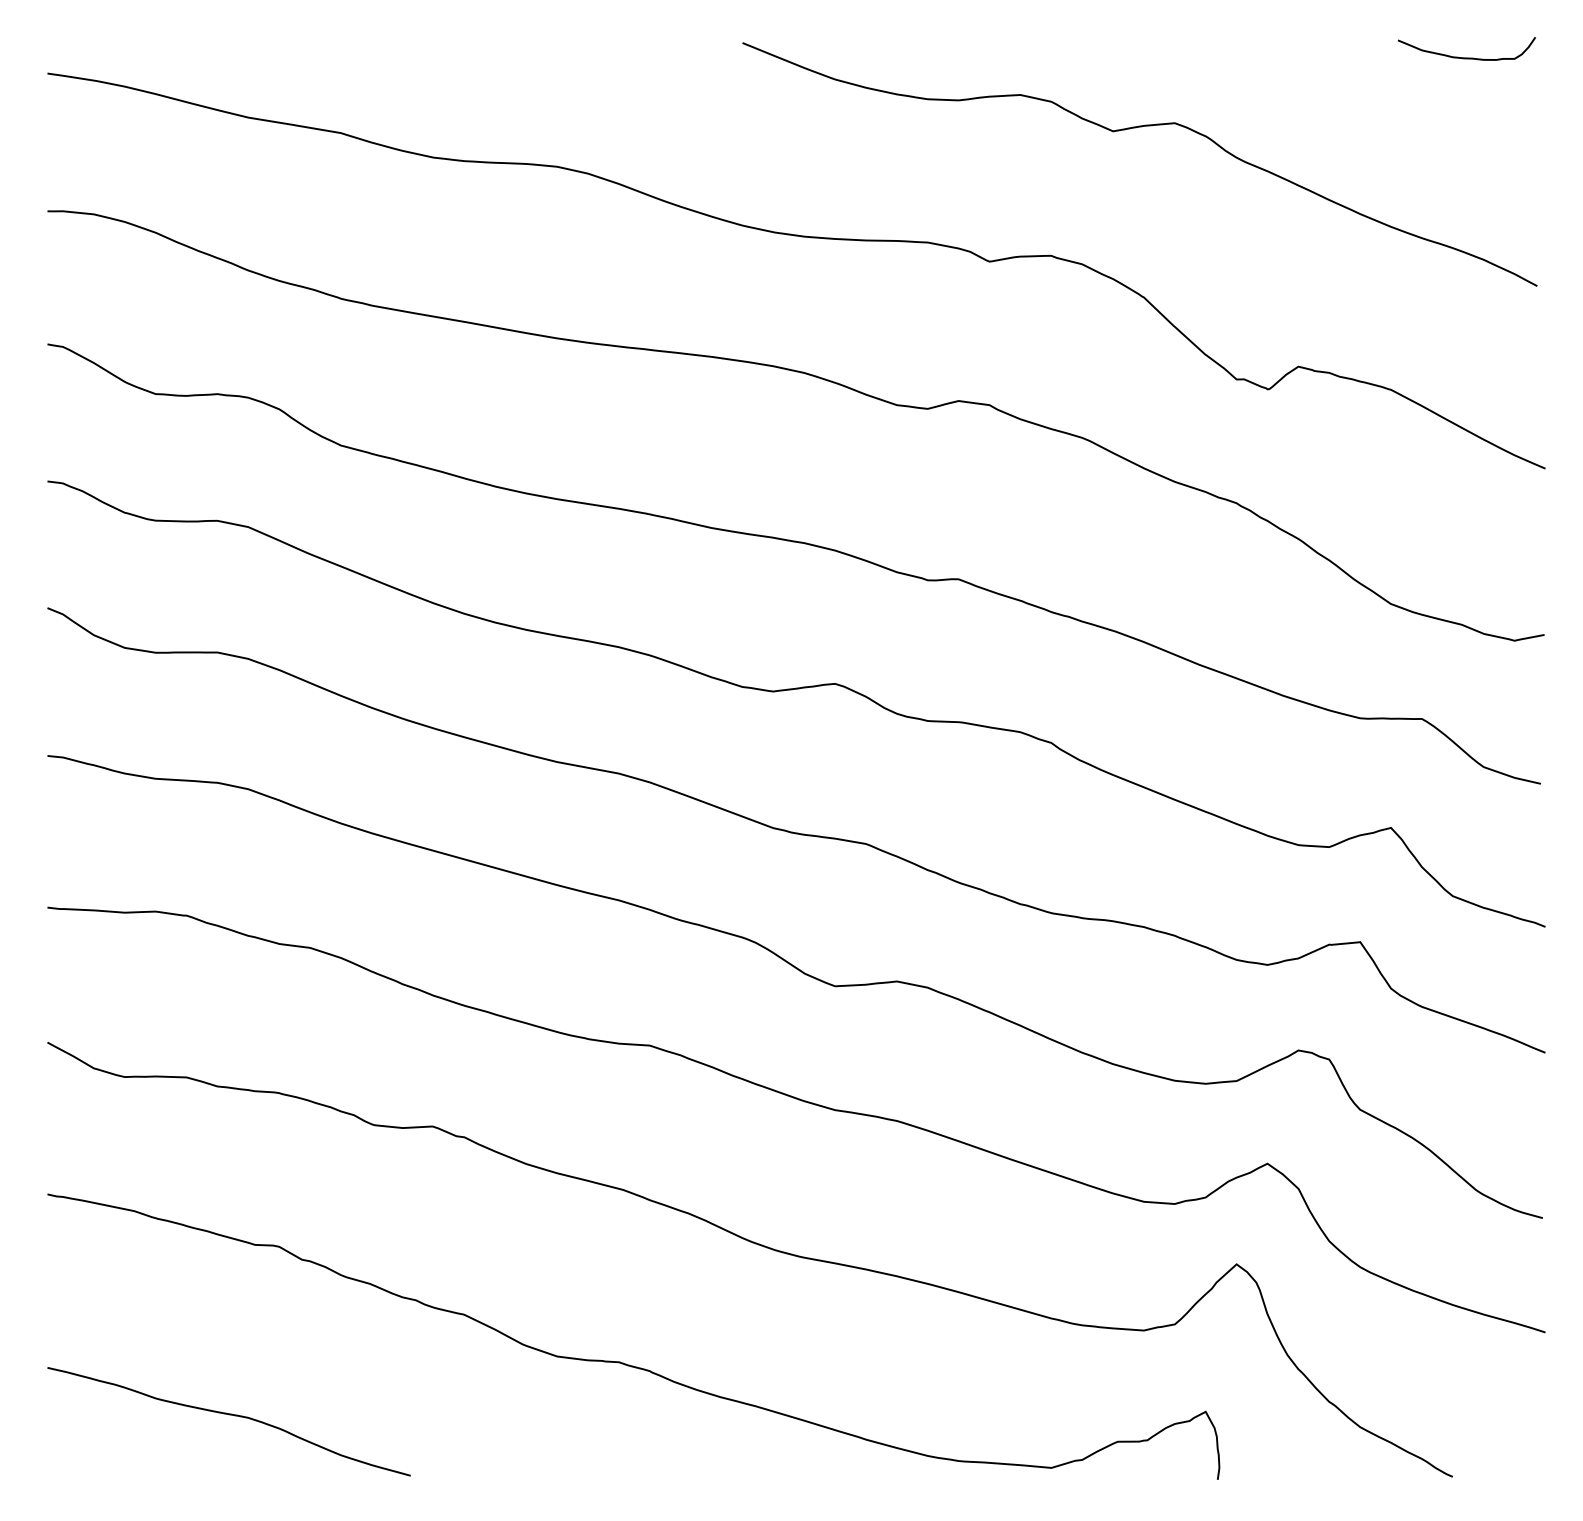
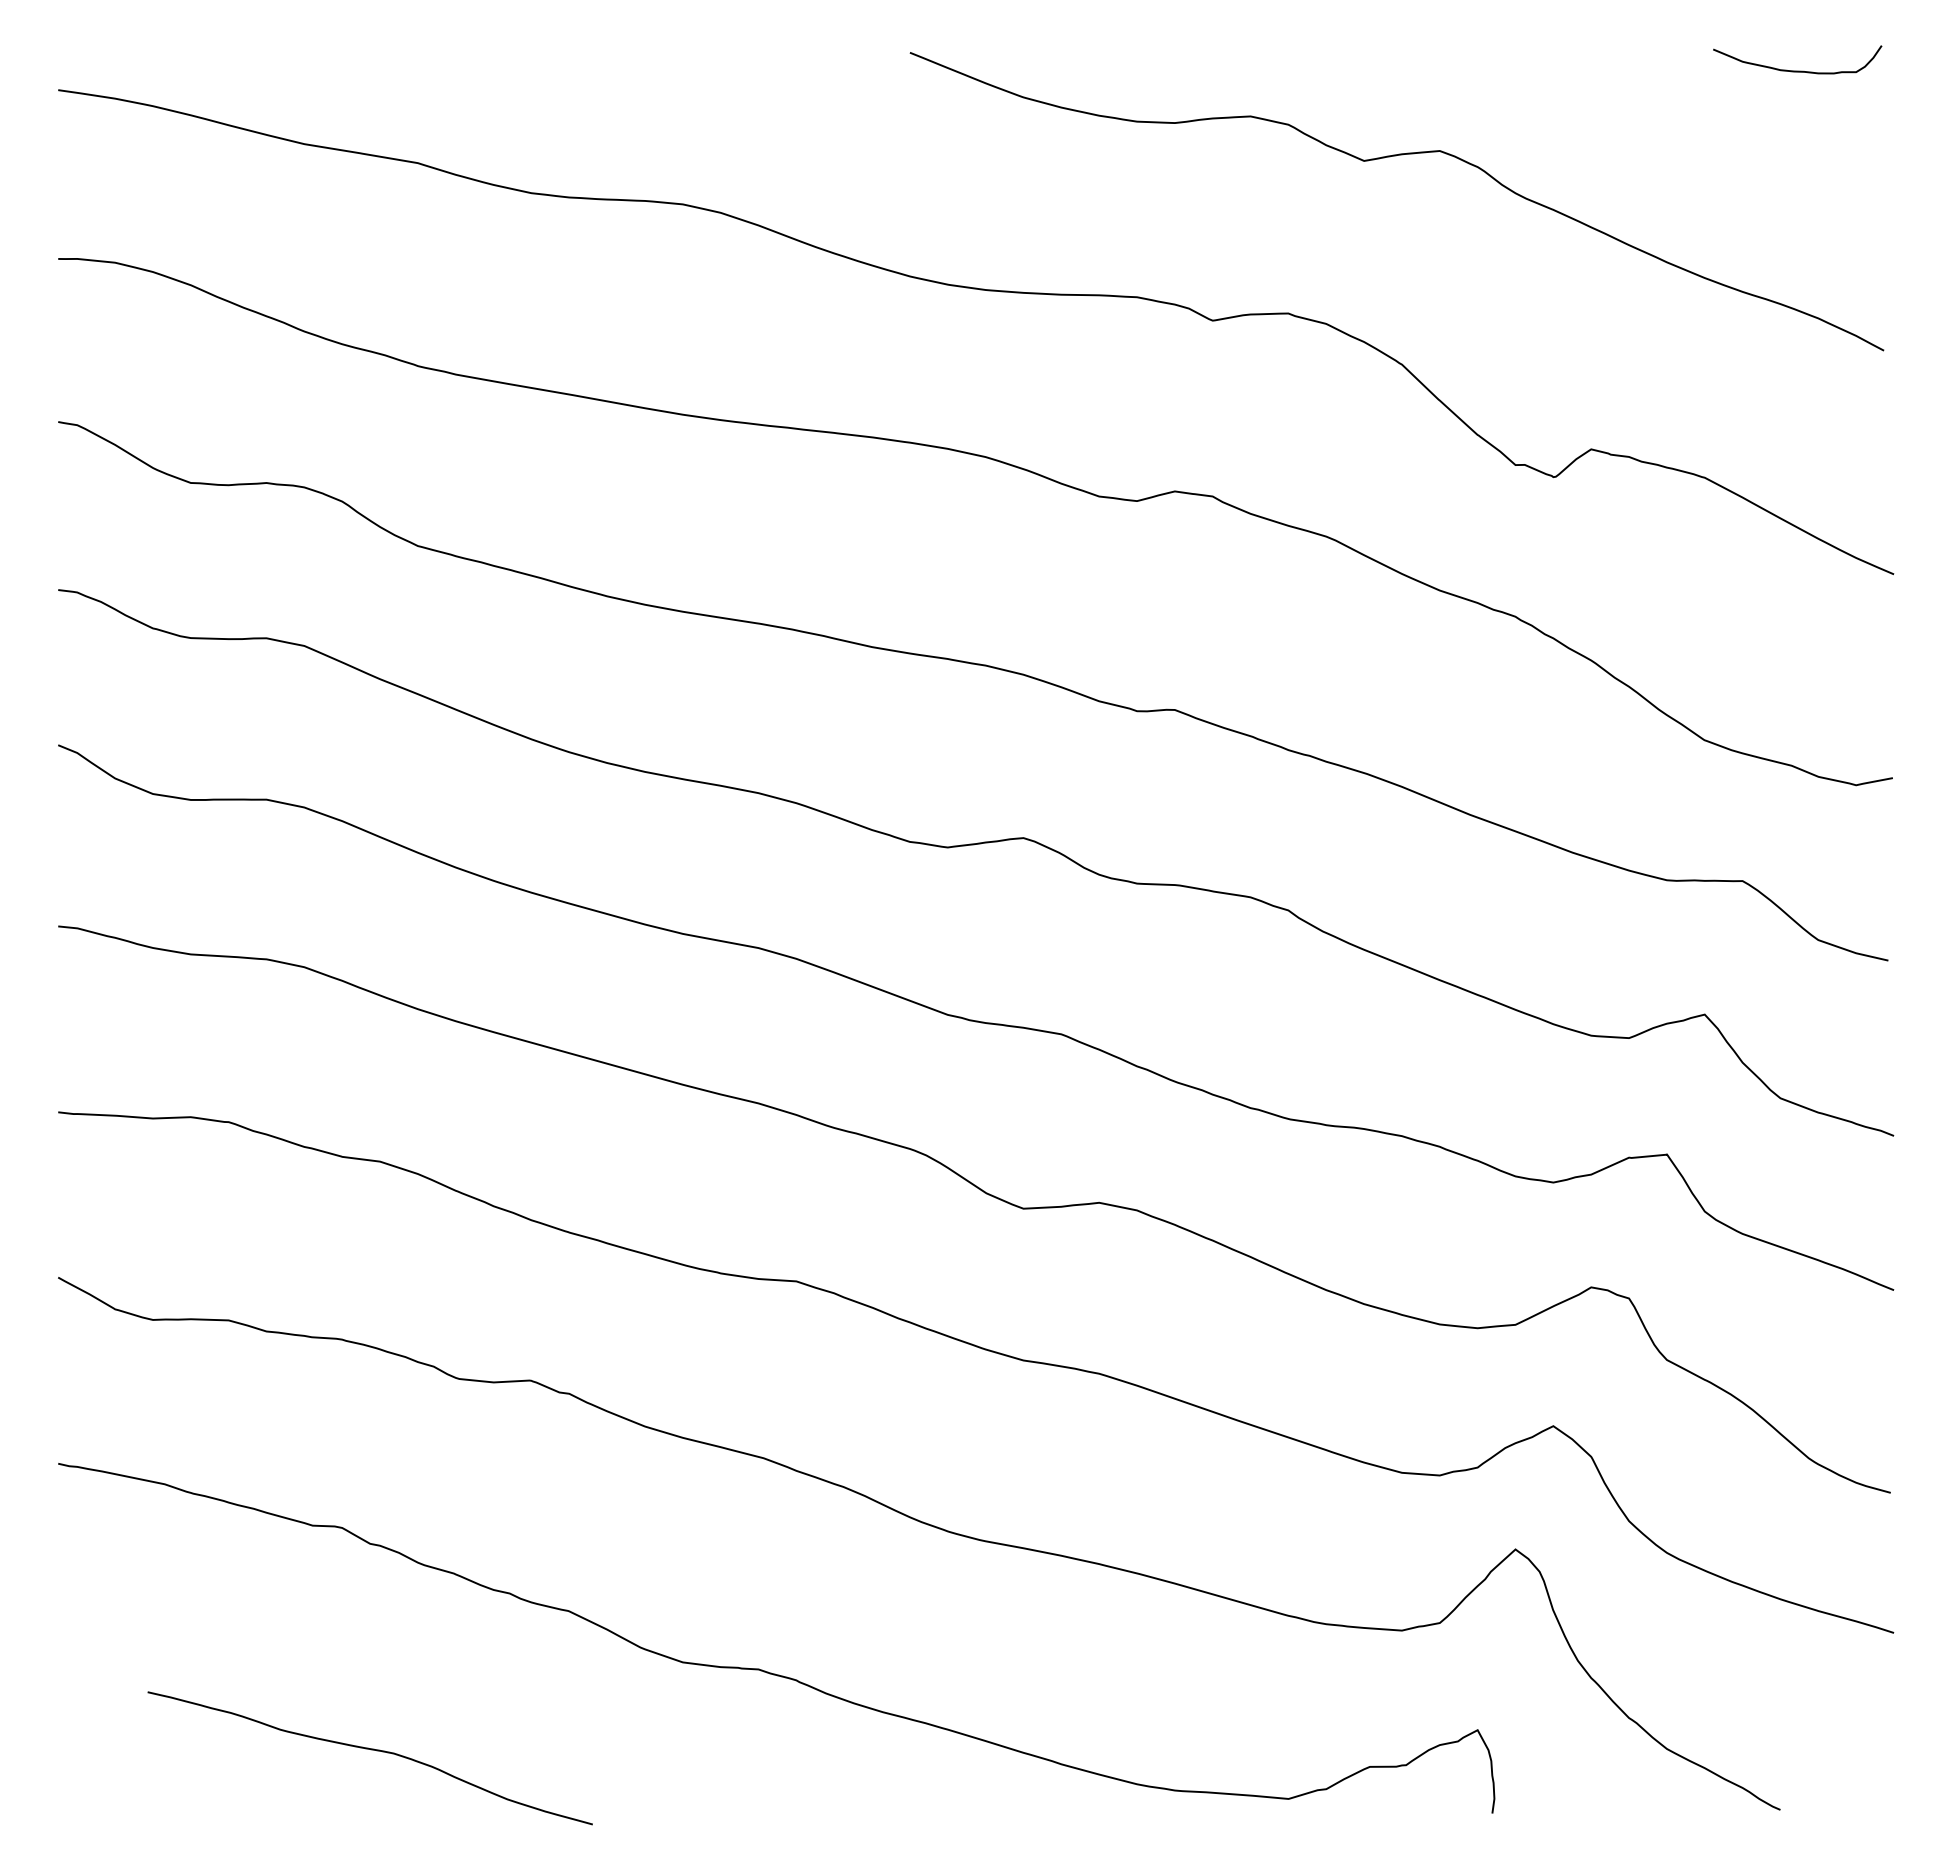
curve: (229, 1415) -> (370, 1750), moved

